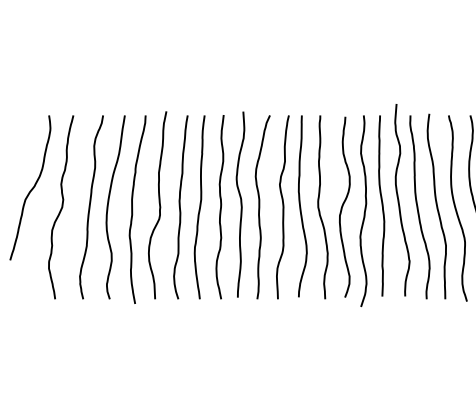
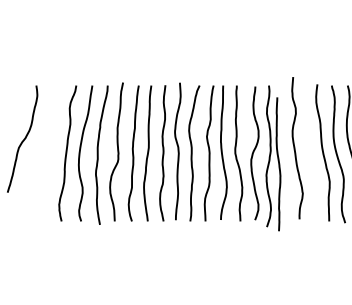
curve: (381, 205) -> (278, 163), moved
curve: (61, 207) -> (45, 153), removed
curve: (418, 207) -> (309, 153), removed

